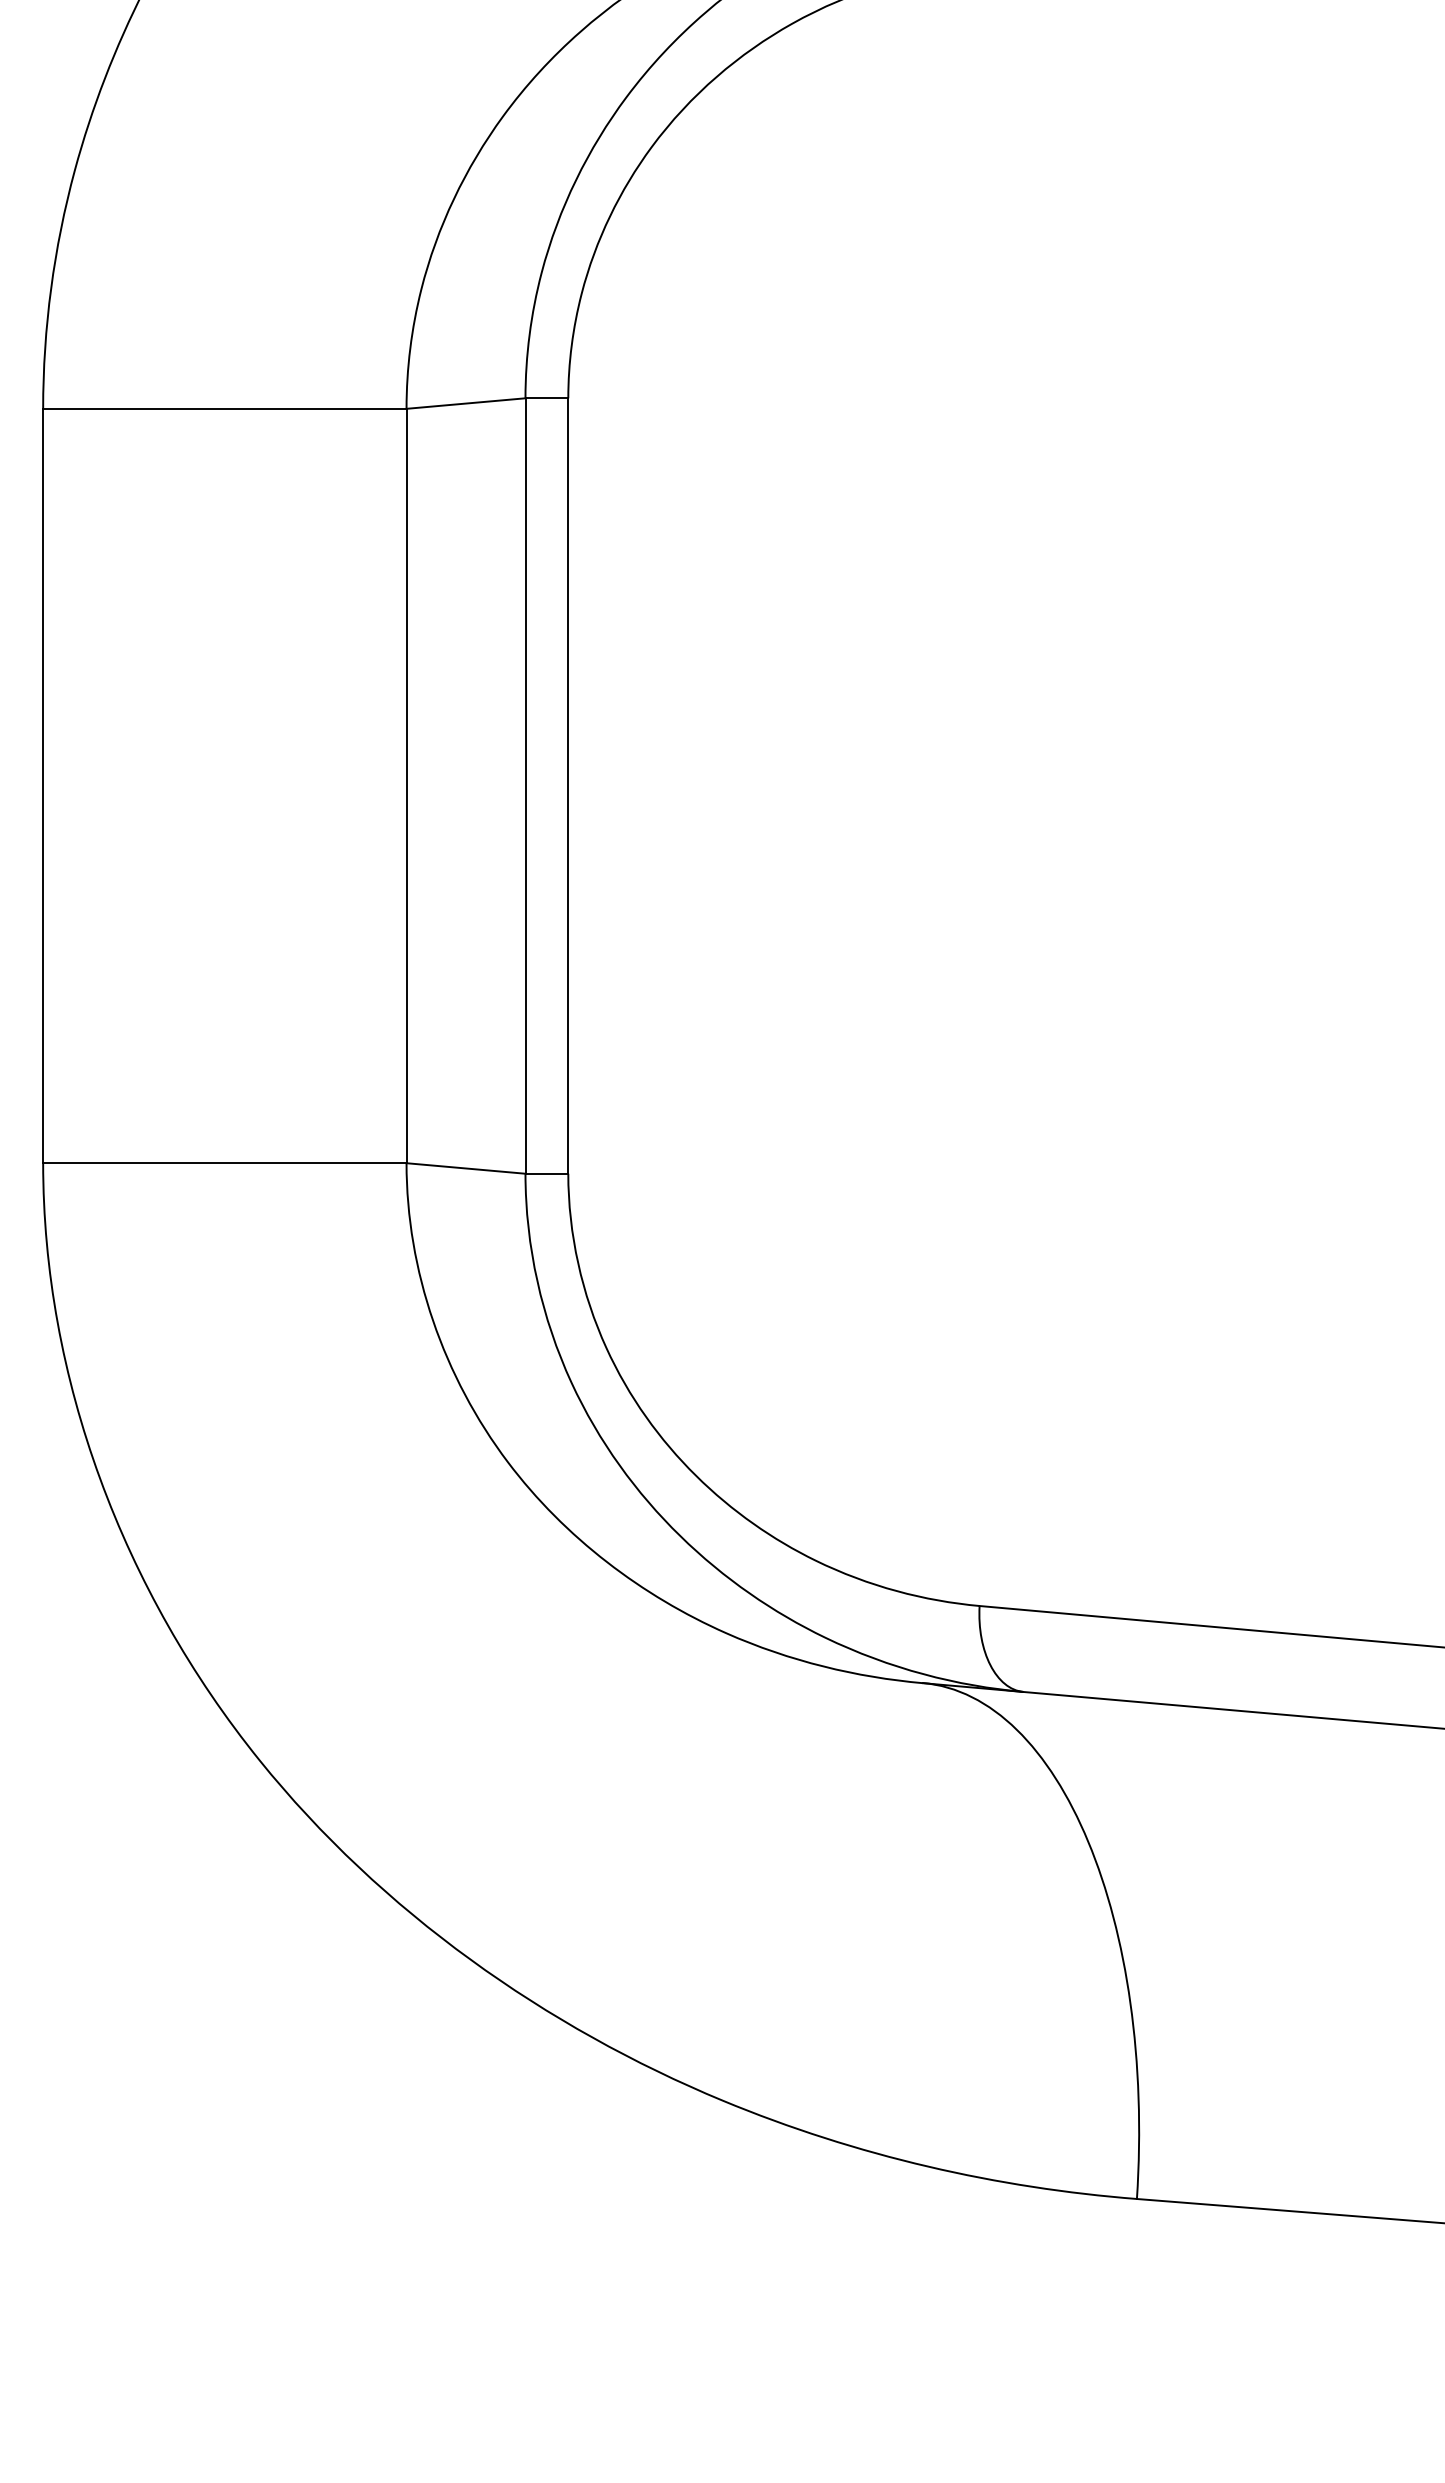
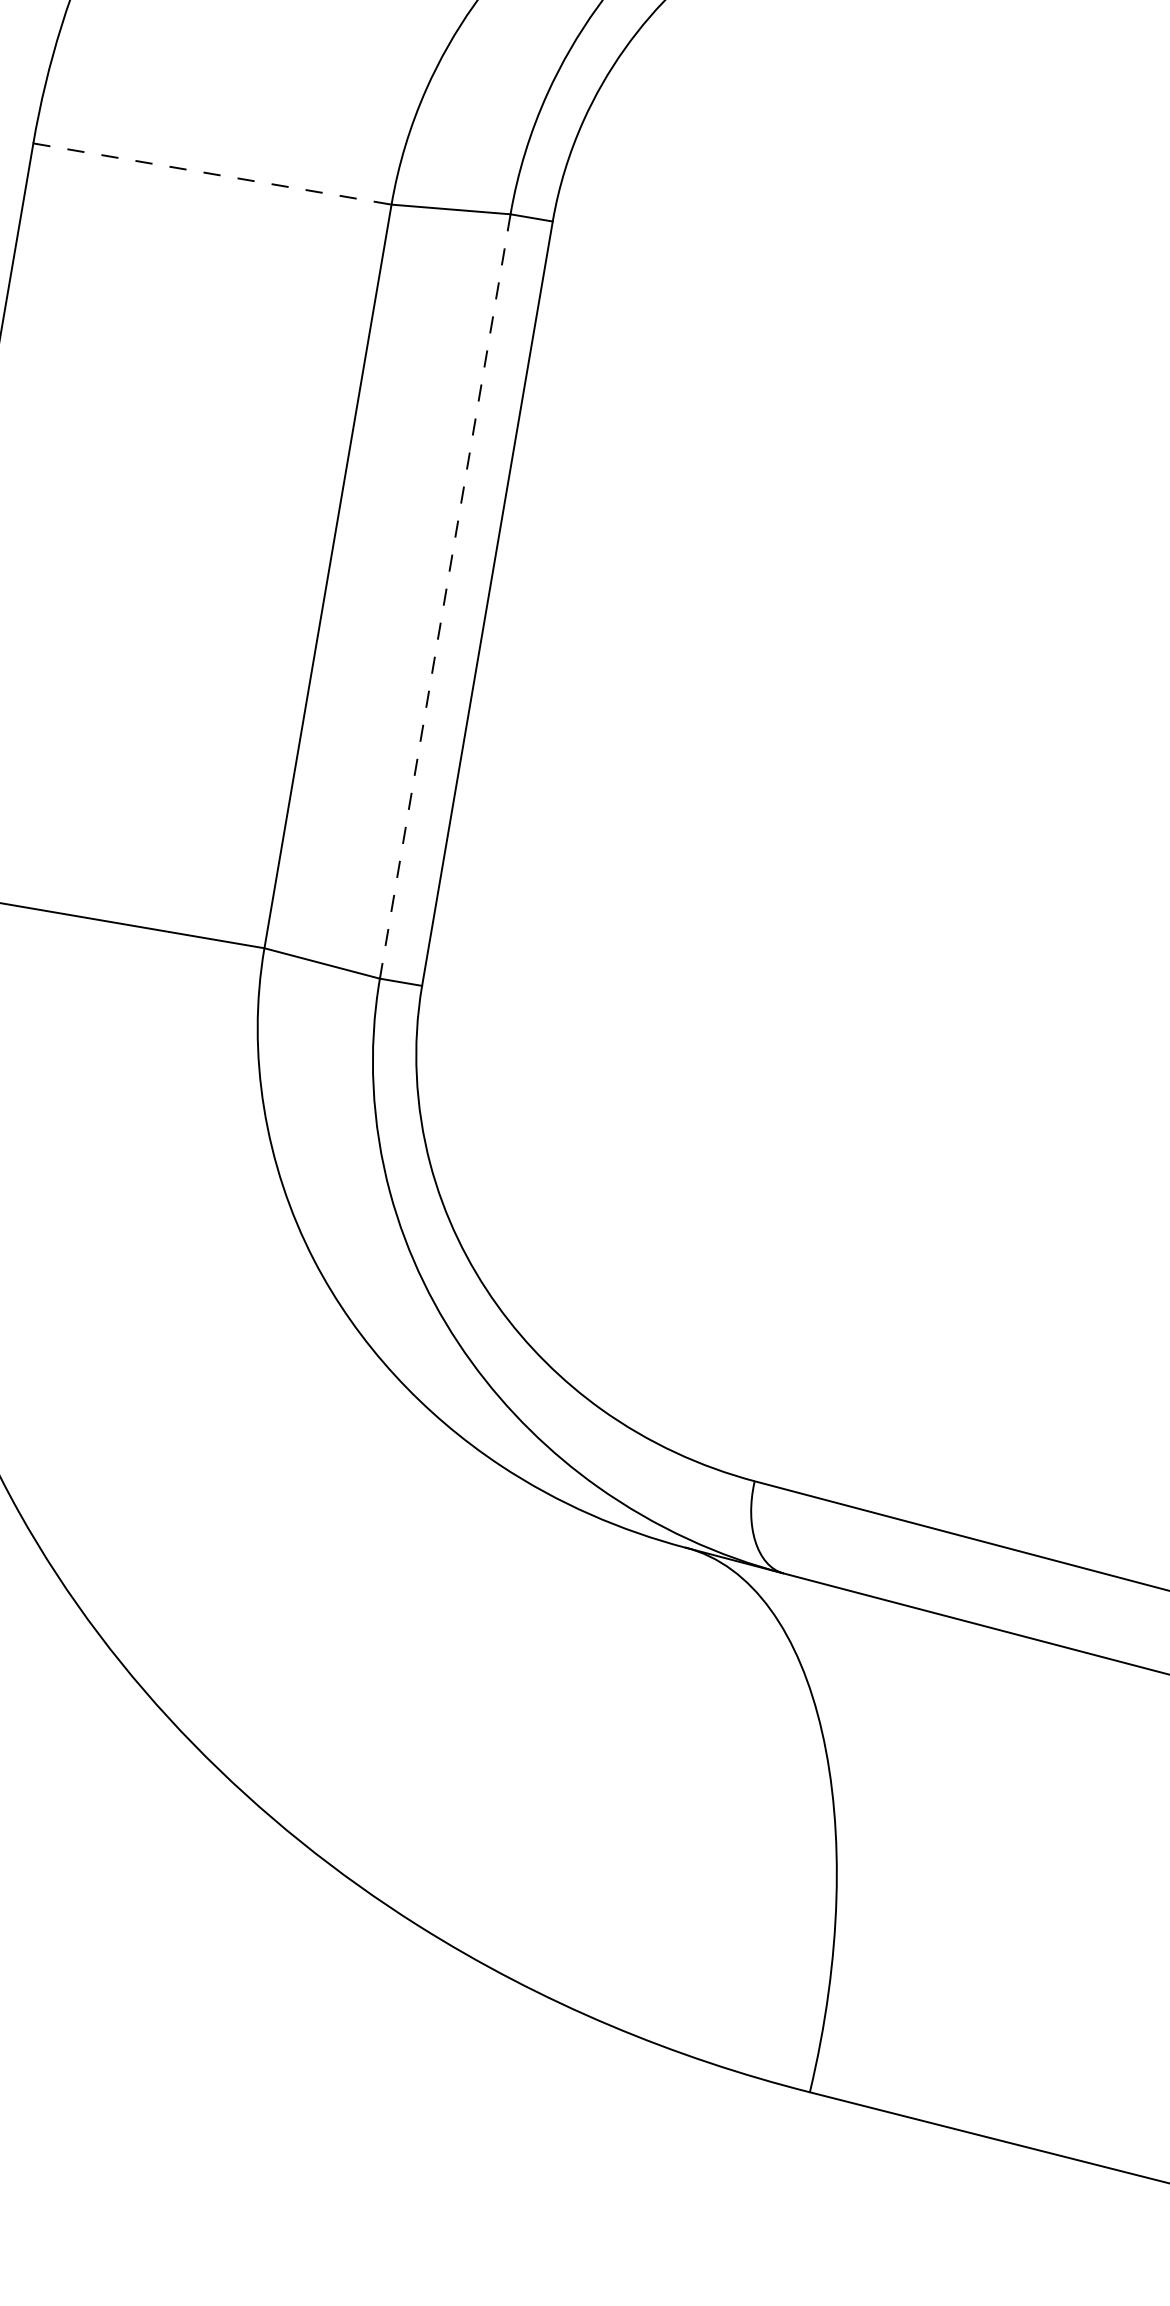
line: (224, 408) -> (212, 173), solid -> dashed
line: (525, 786) -> (445, 596), solid -> dashed

